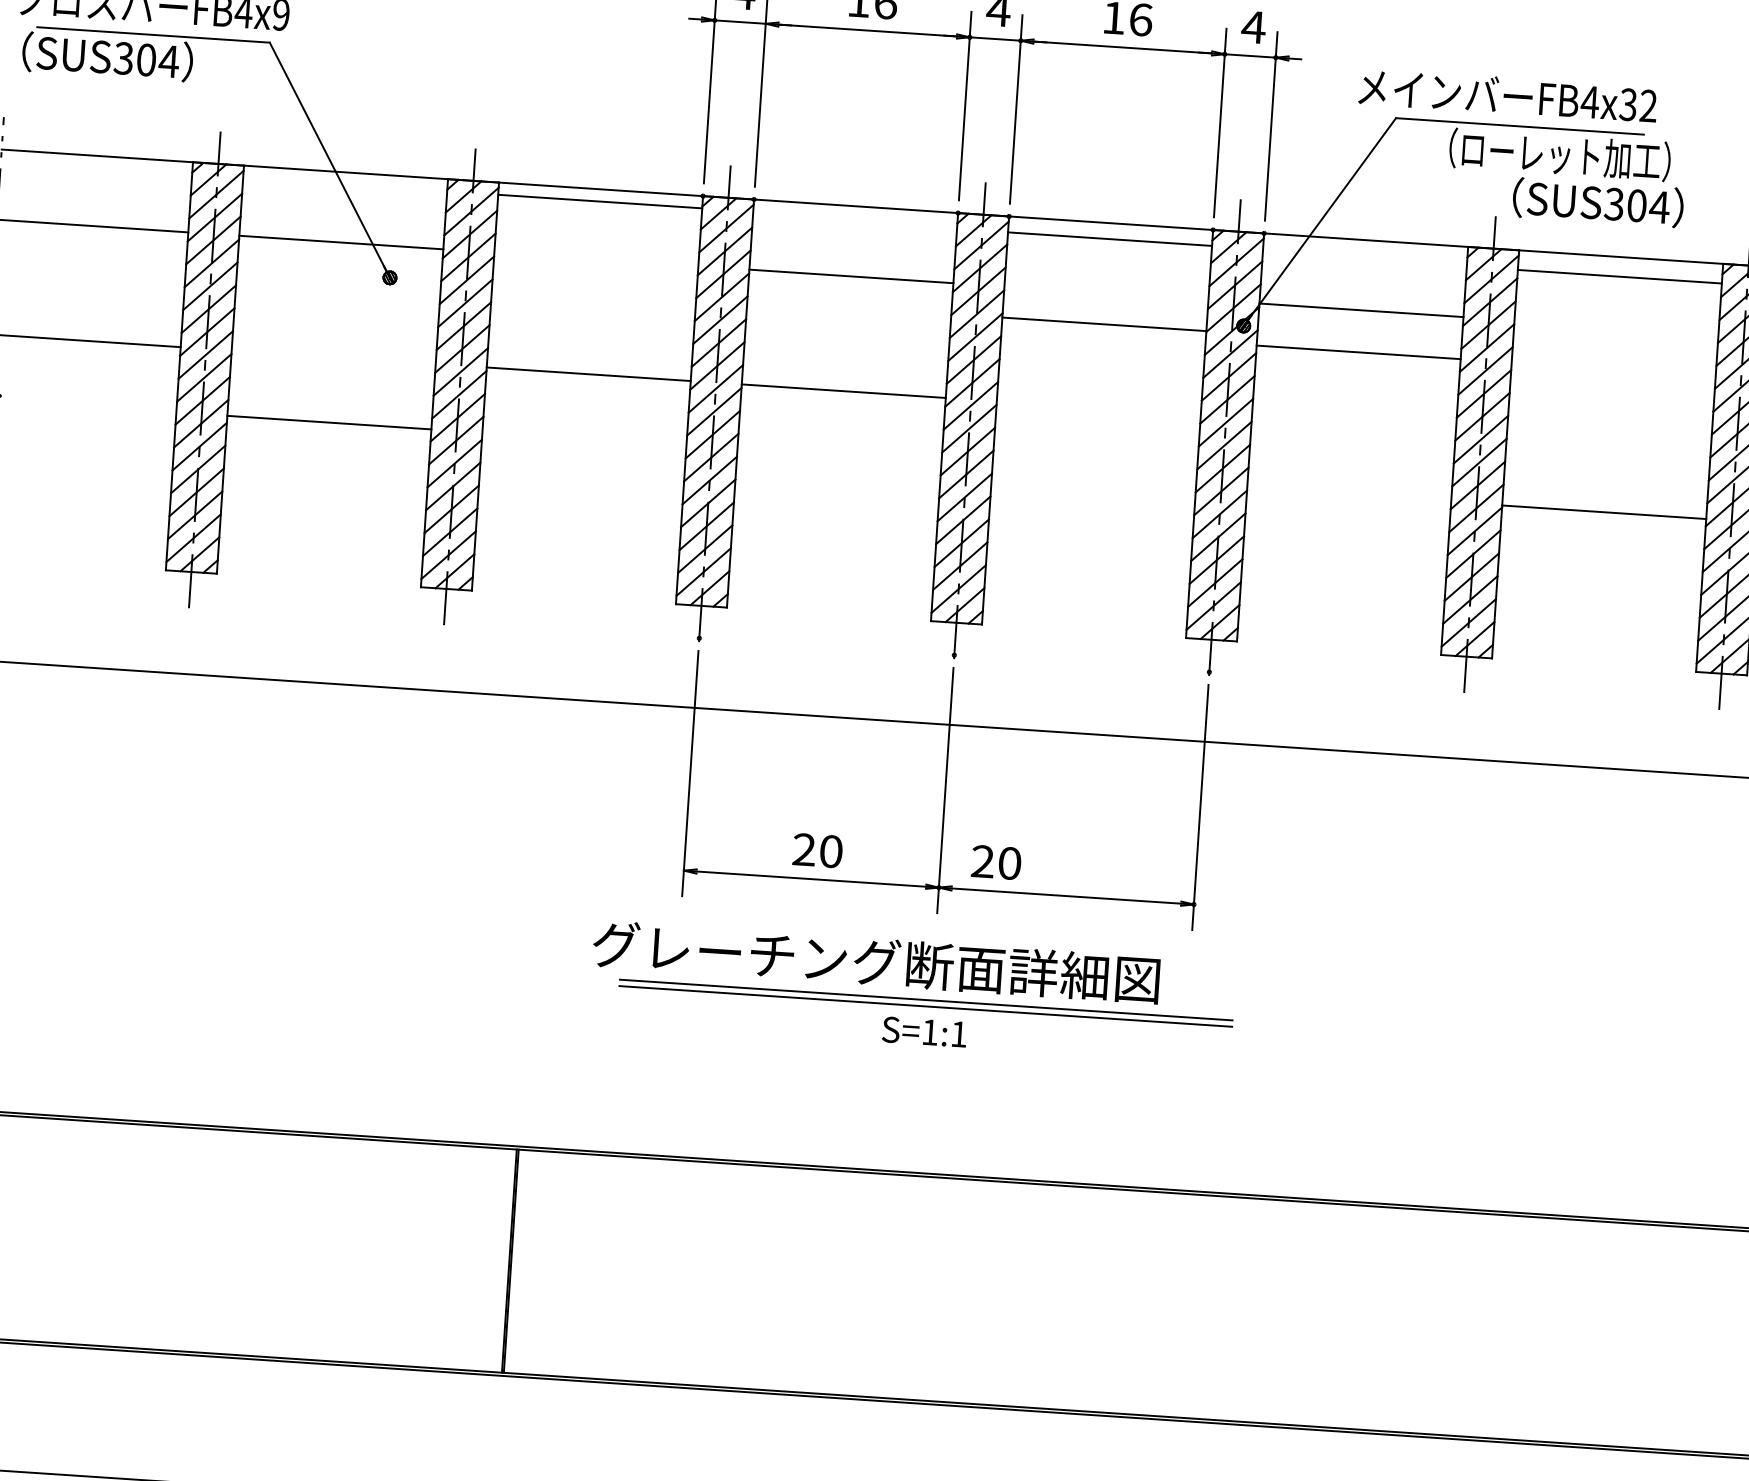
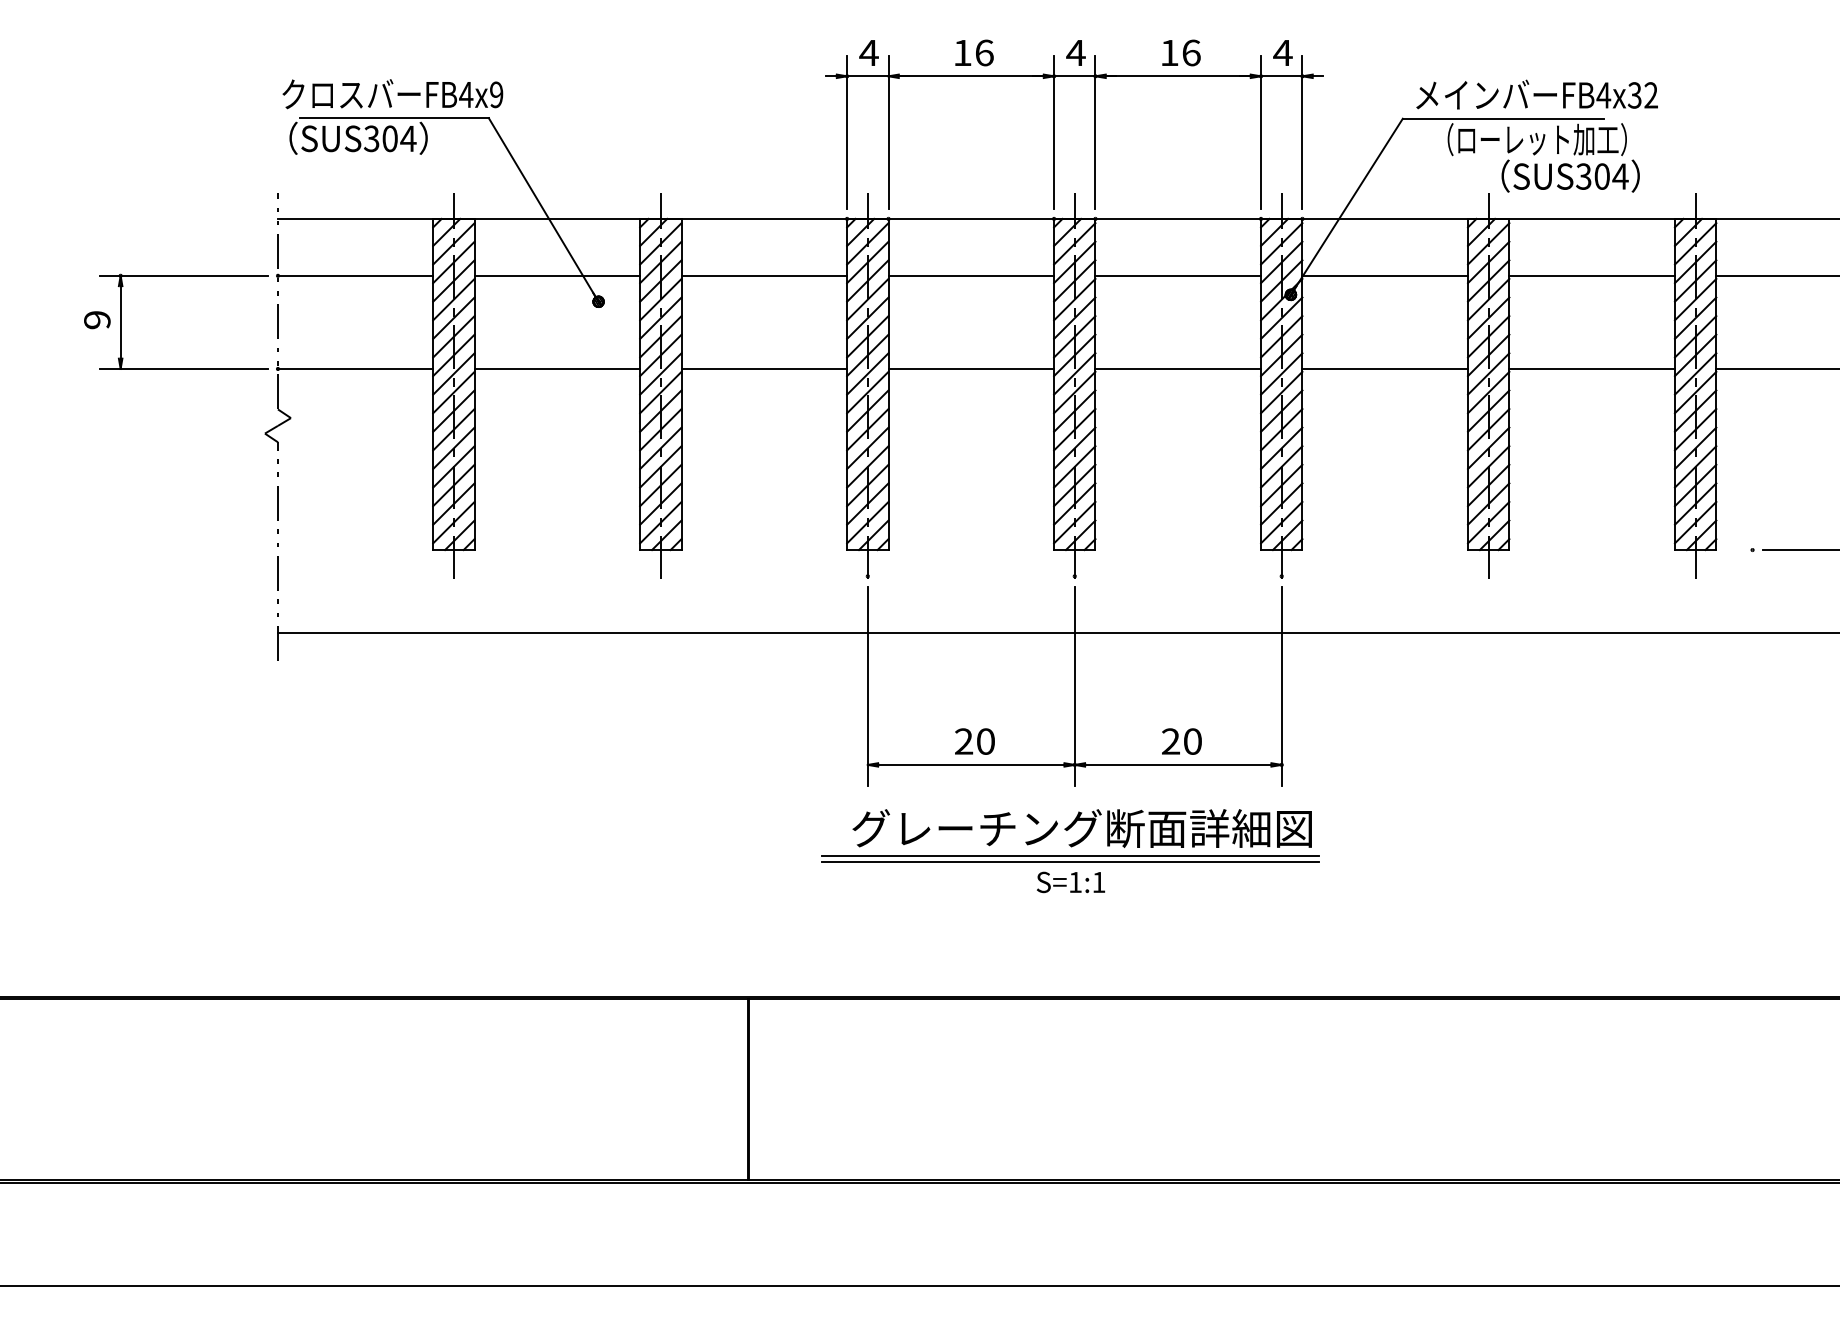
text: (1507, 95) -> (1536, 94), moved
line: (600, 201) -> (764, 275), moved
line: (1110, 238) -> (1178, 275), moved
line: (1619, 276) -> (1591, 275), moved
line: (1104, 323) -> (1178, 368), moved
line: (1359, 351) -> (1385, 368), moved
line: (329, 422) -> (557, 368), moved
line: (1603, 511) -> (1591, 368), moved
text: (995, 862) -> (1181, 741), moved
text: (875, 962) -> (1081, 828), moved

